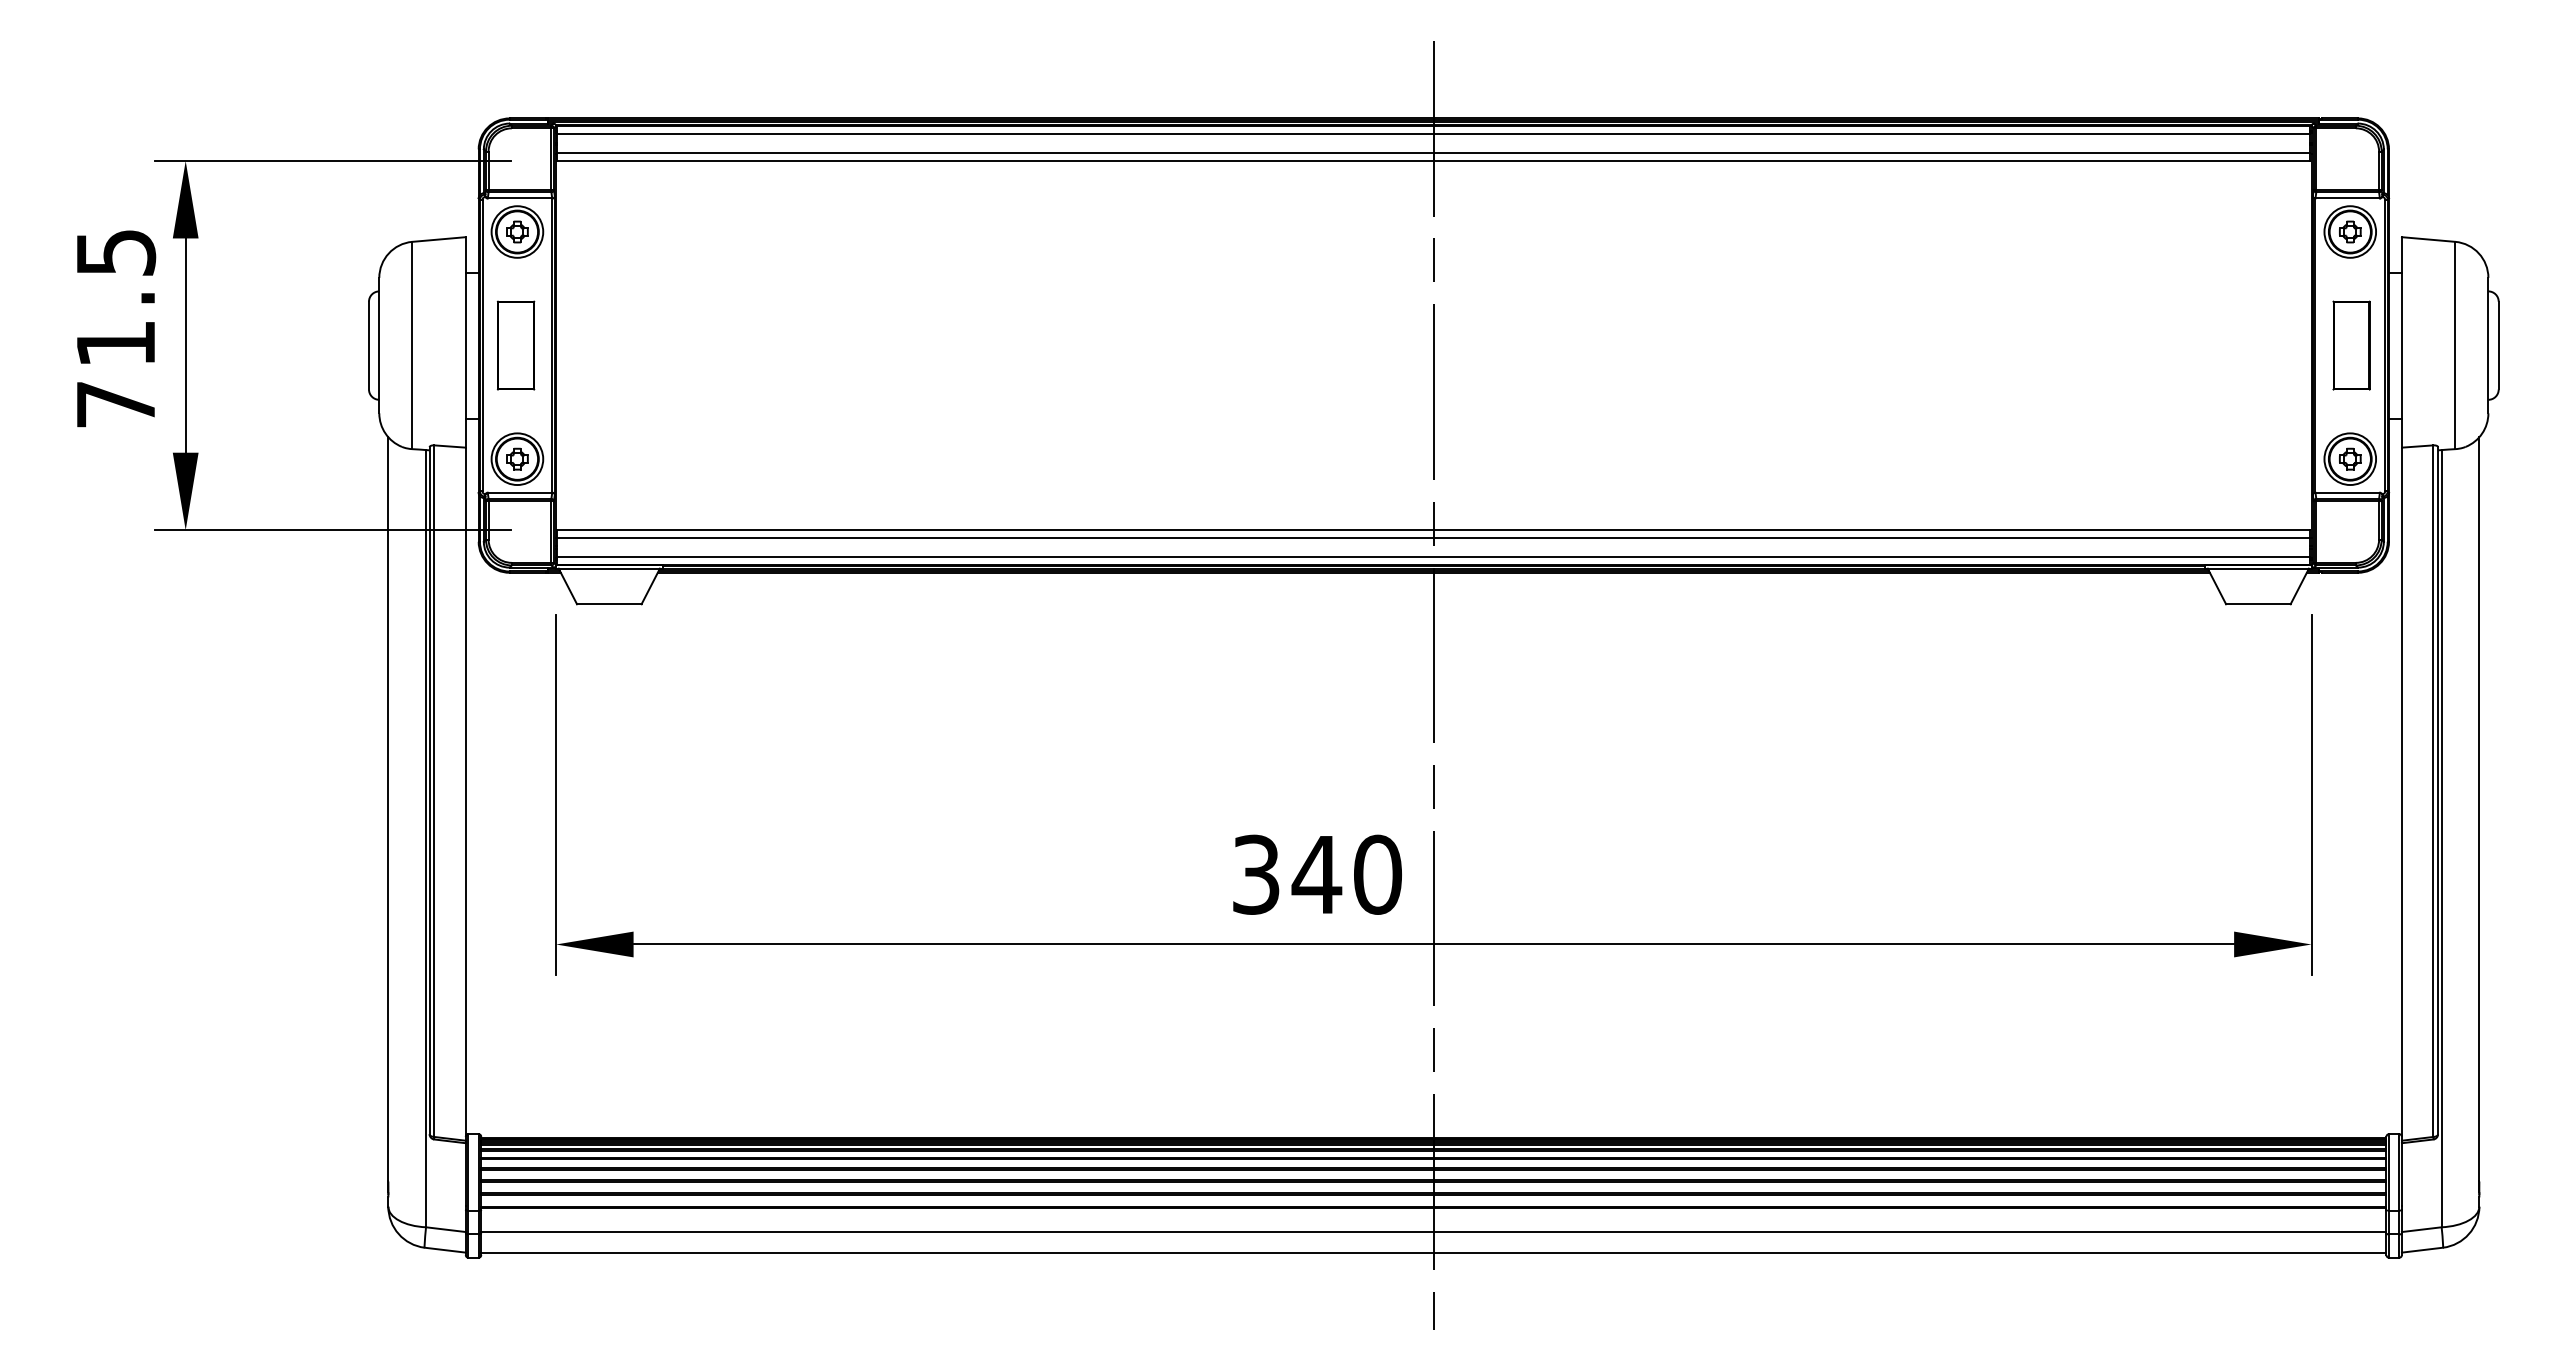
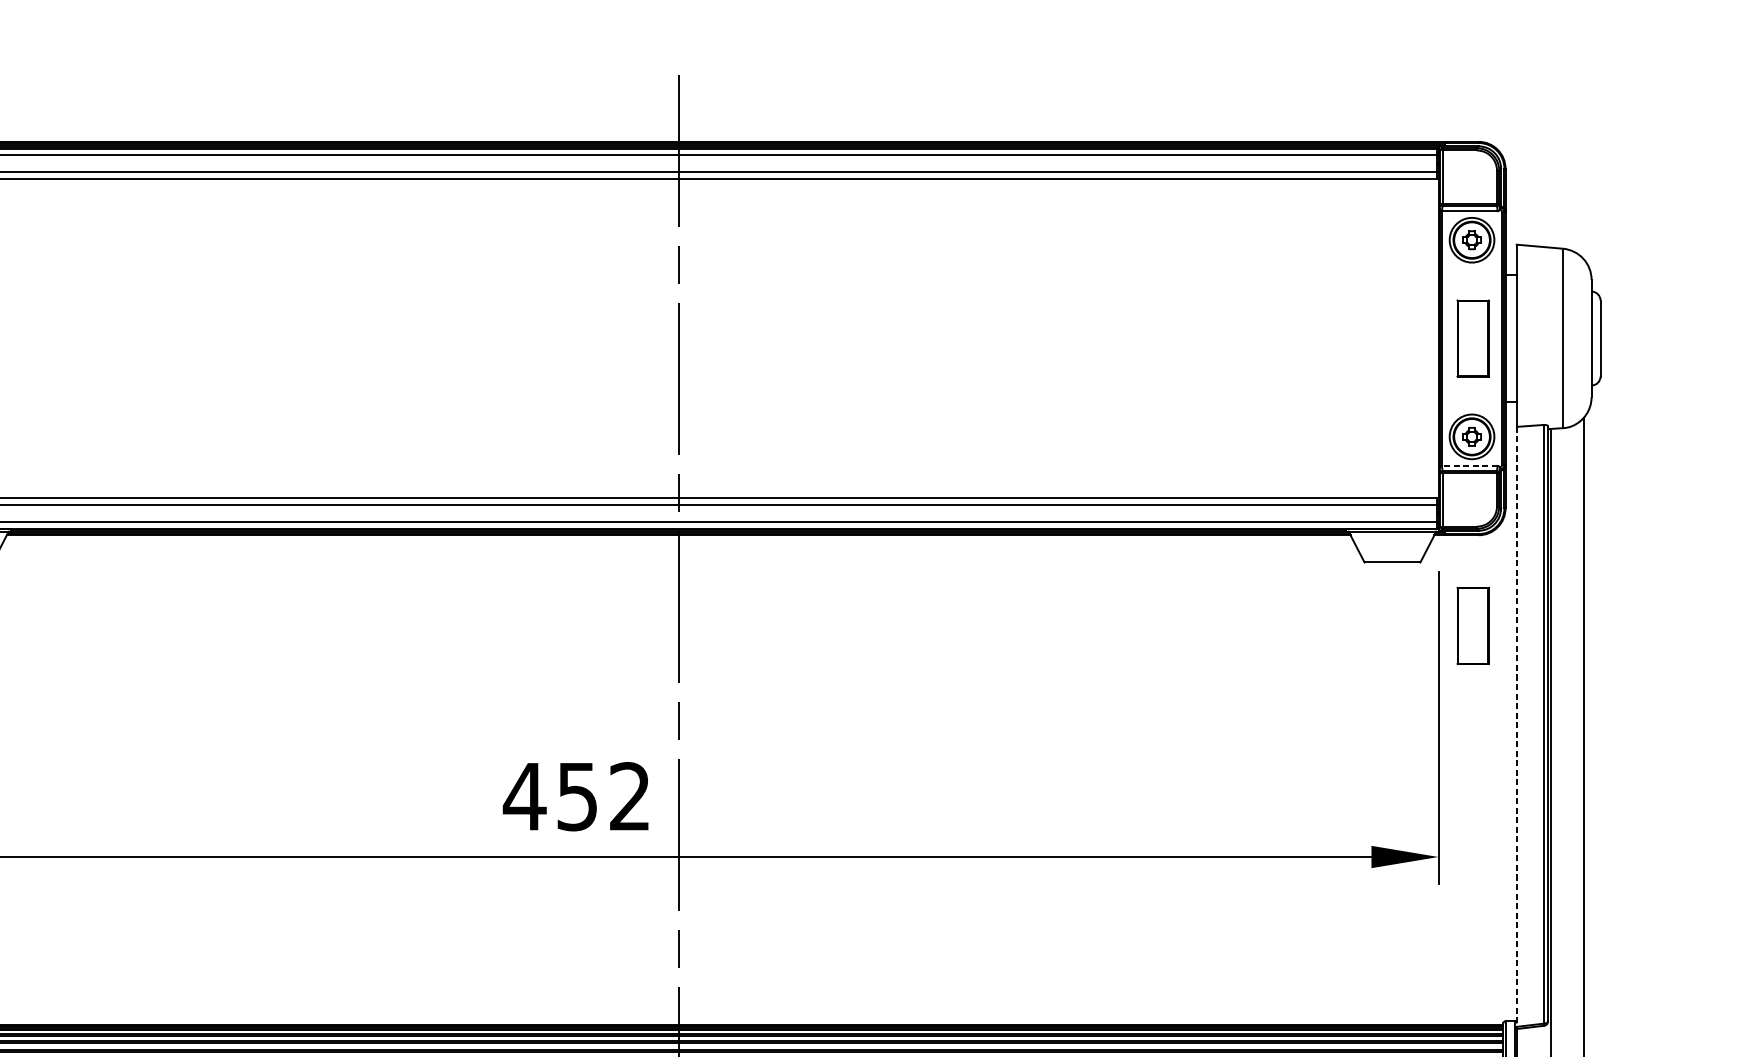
line: (2347, 492) -> (1469, 465), solid -> dashed
part: (2351, 677) -> (1473, 625), added
line: (2401, 794) -> (1516, 727), solid -> dashed
text: (1315, 874) -> (576, 796), 340 -> 452

